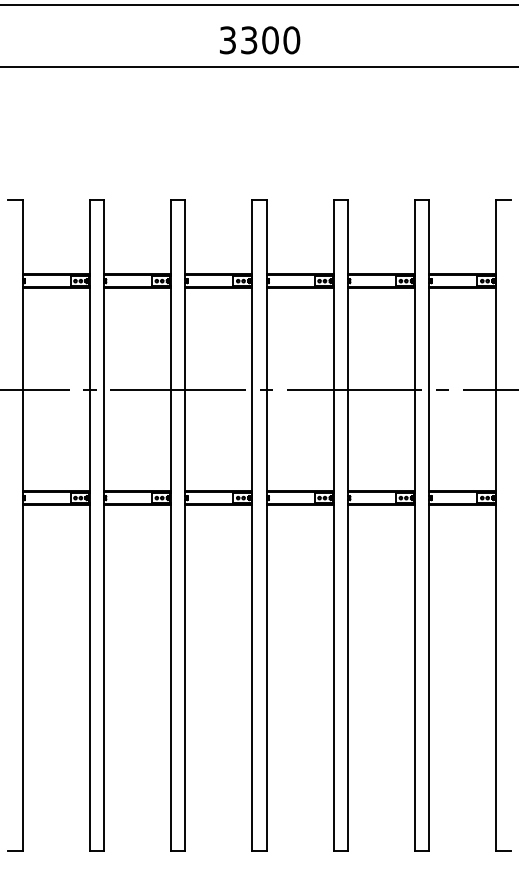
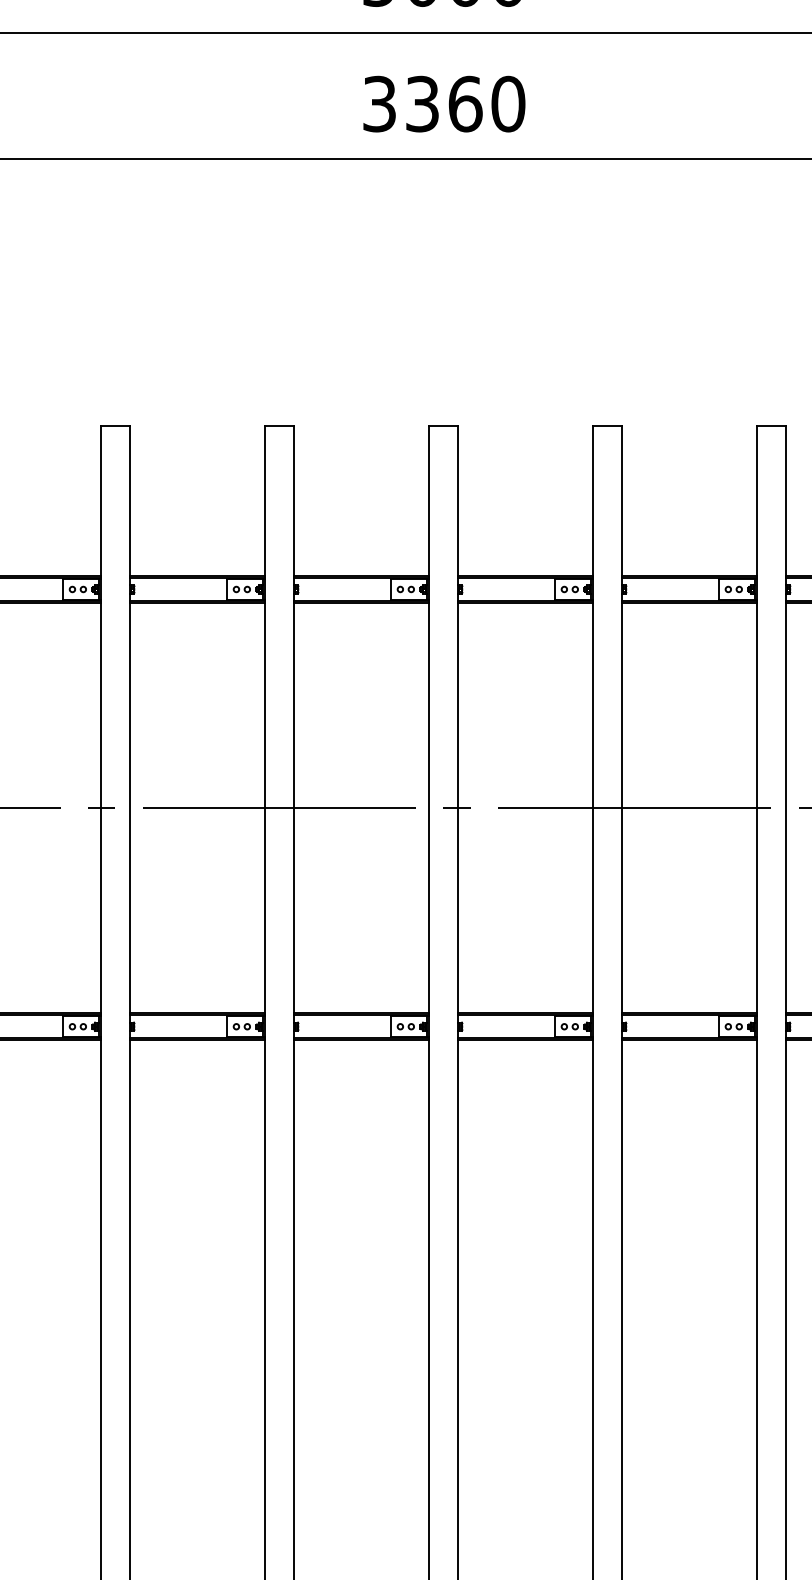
text: (270, 40) -> (465, 104), 3300 -> 3360

